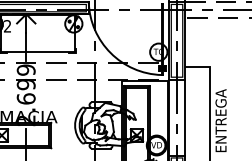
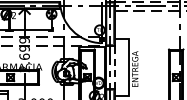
line: (184, 117) -> (114, 67), solid -> dashed

